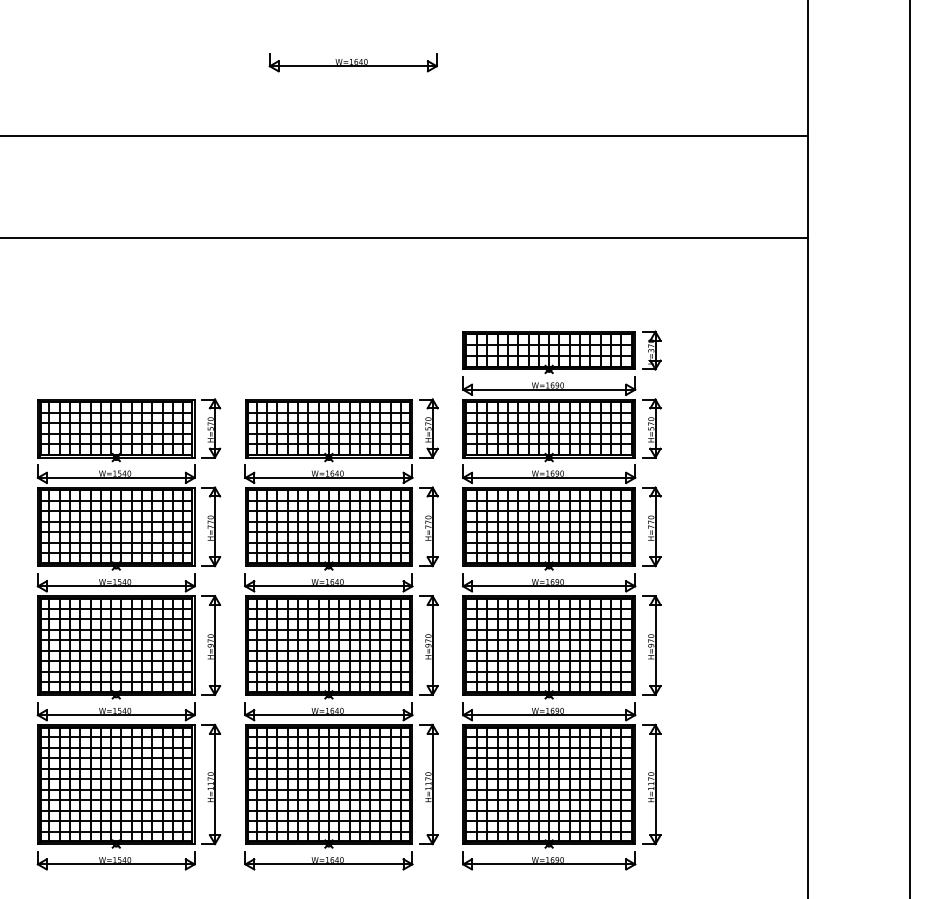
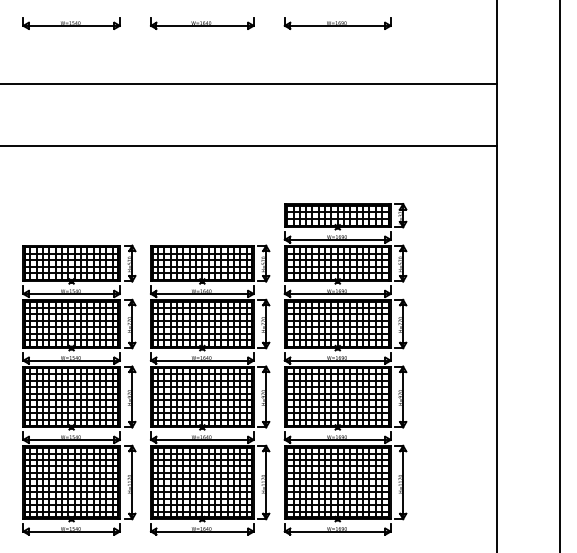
part: (116, 38) -> (71, 23), added
part: (548, 38) -> (337, 23), added
part: (353, 62) -> (202, 23), moved

